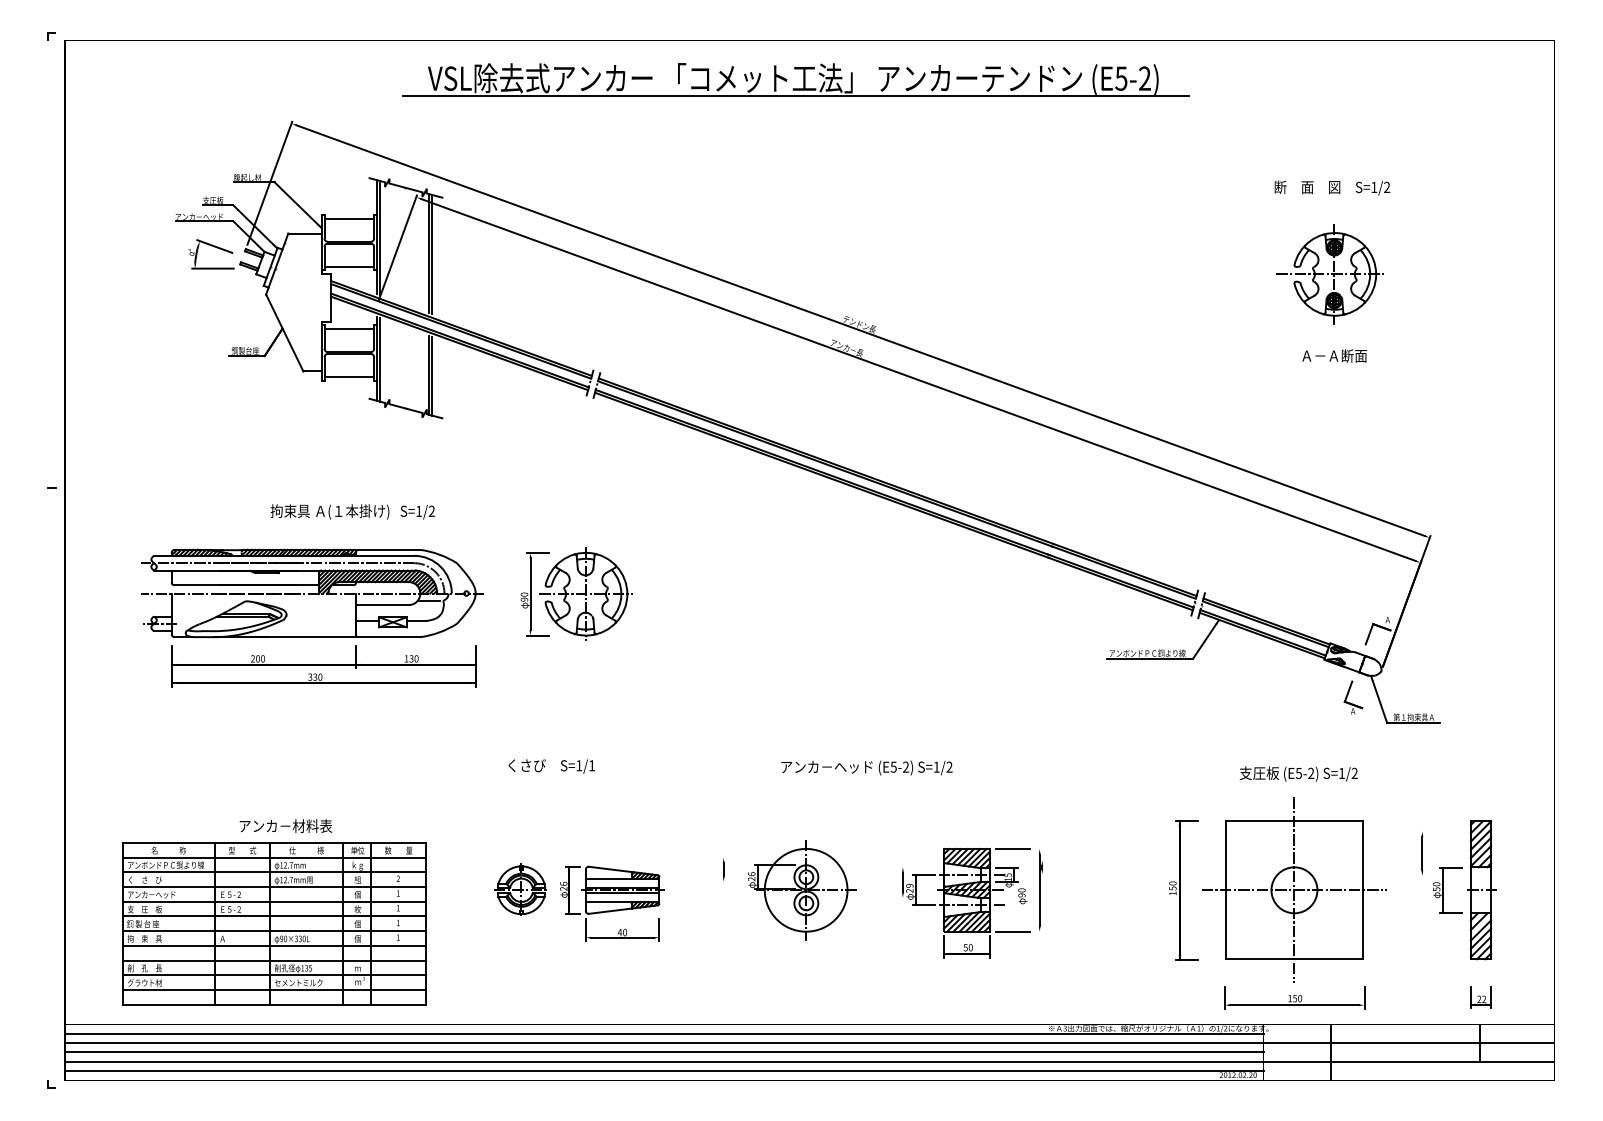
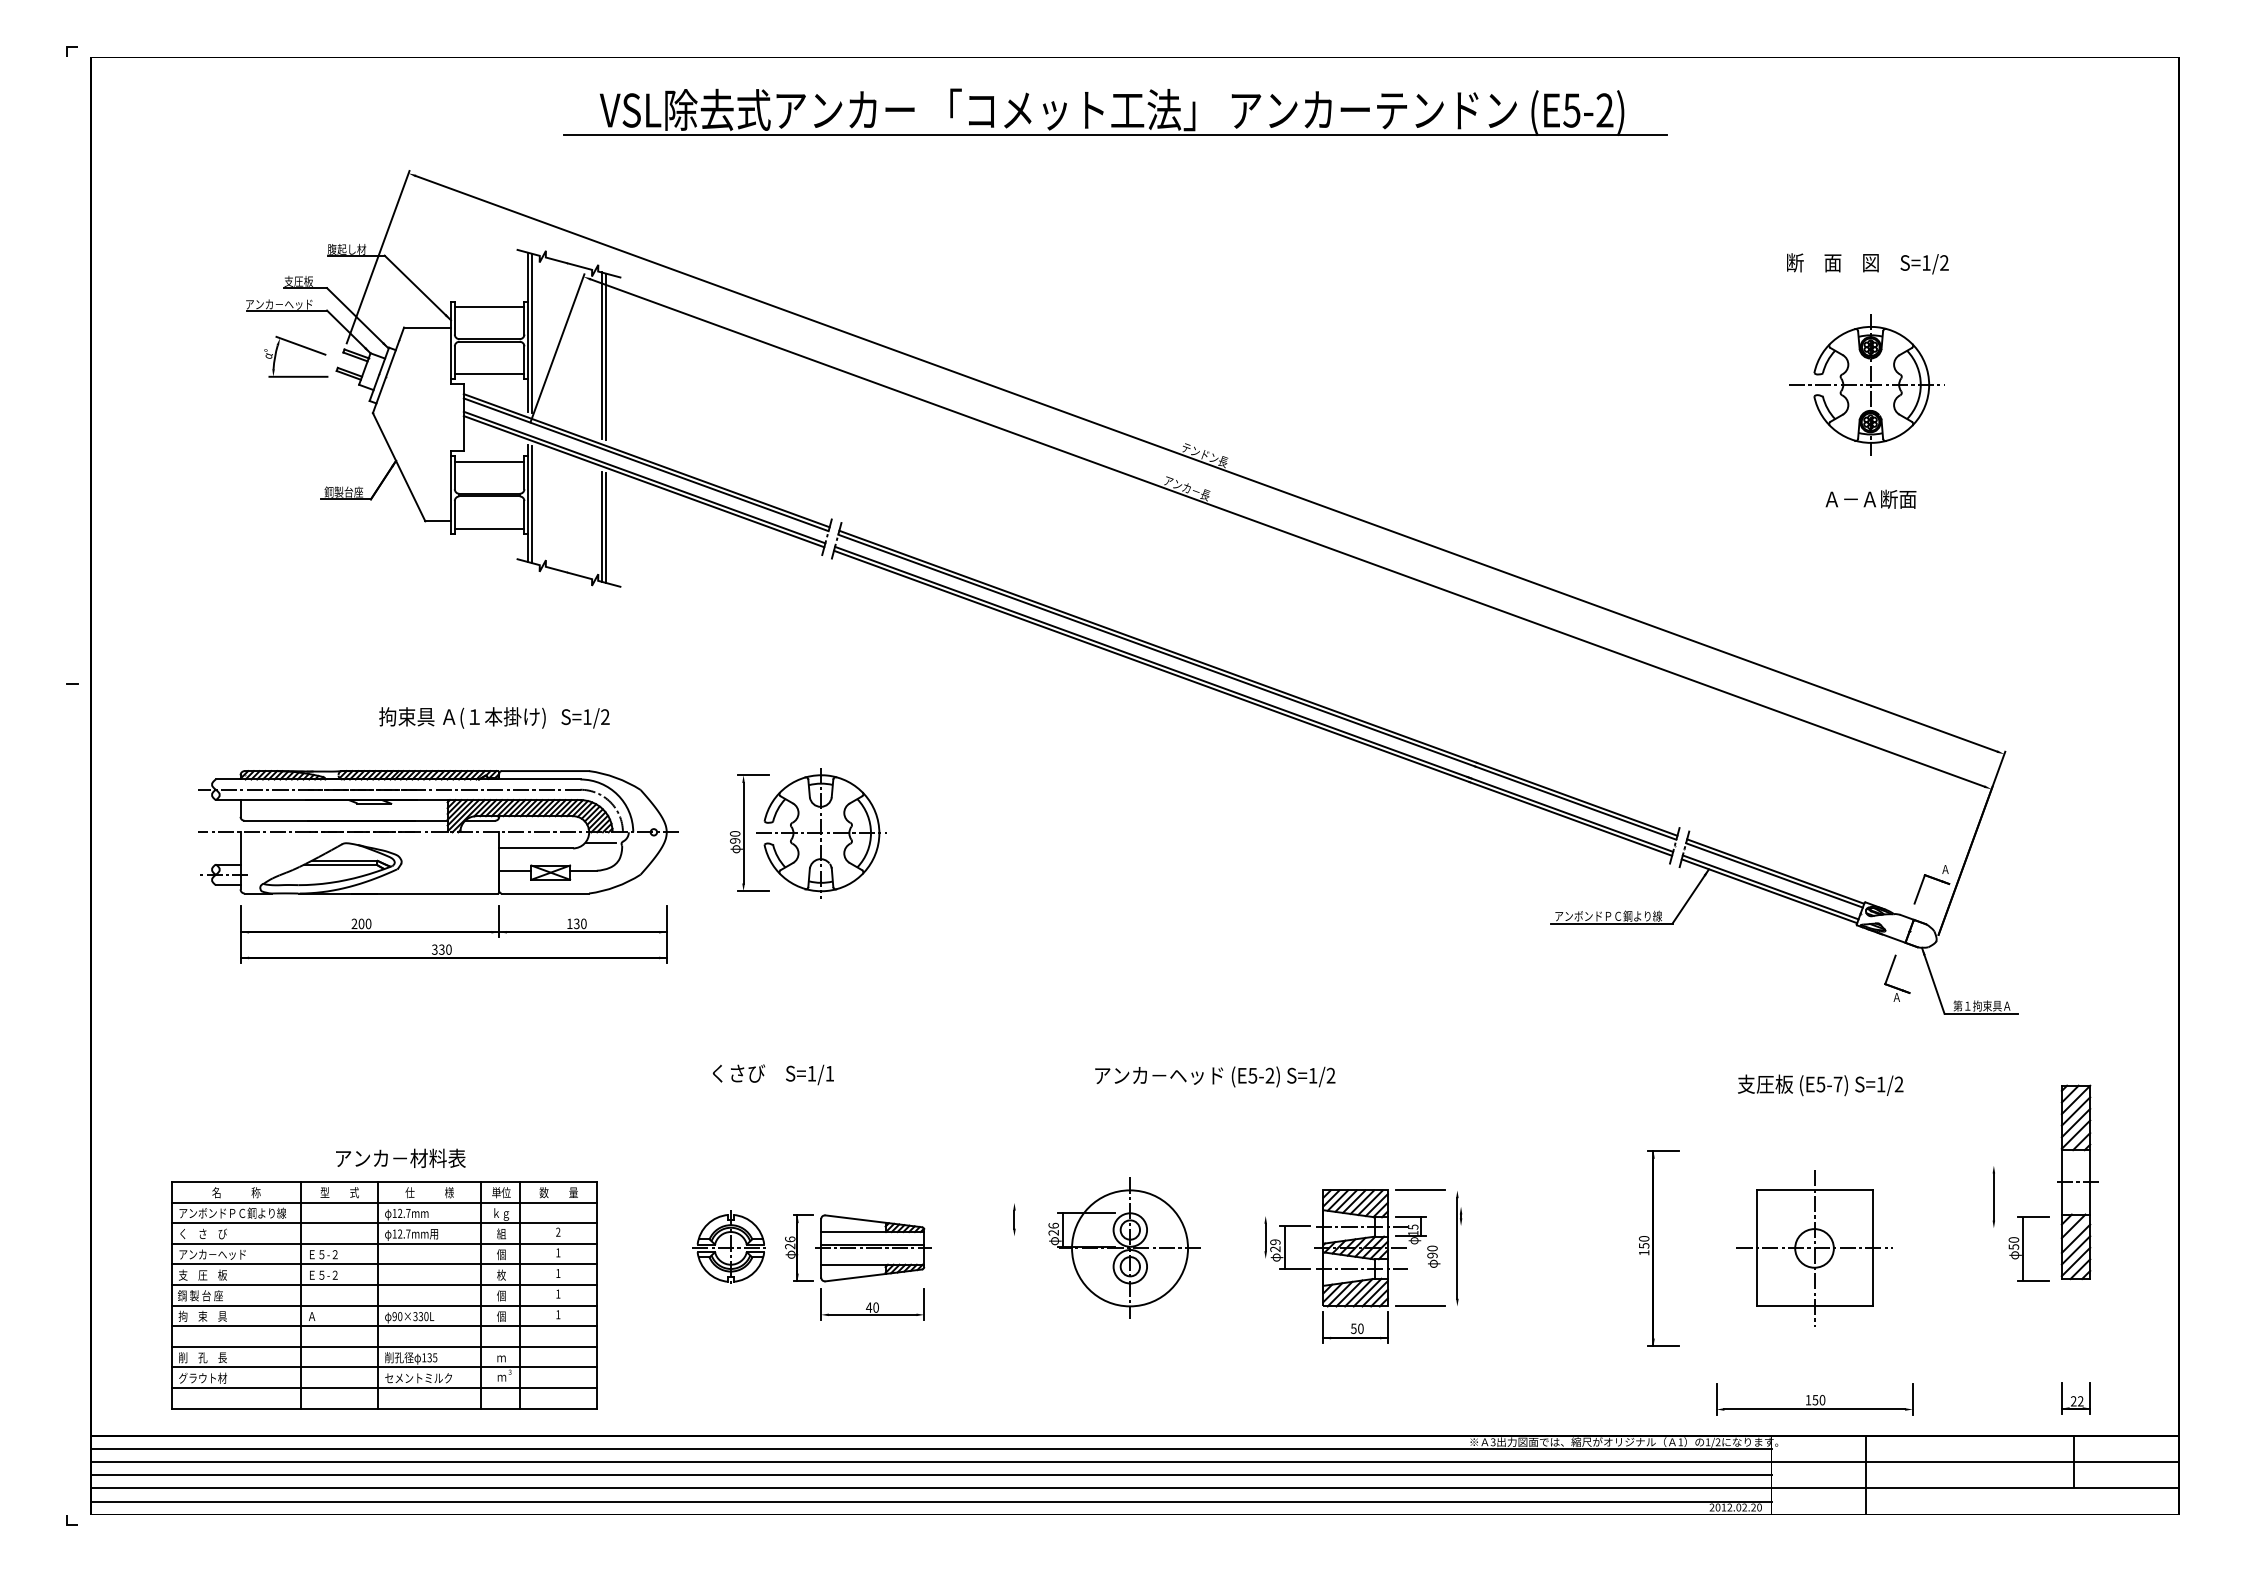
text: (1310, 773) -> (1837, 1084), (E5-2) -> (E5-7)
part: (1294, 890) -> (1814, 1248), size x0.6
part: (1481, 890) -> (2077, 1182), moved
line: (622, 893) -> (872, 1252), removed

